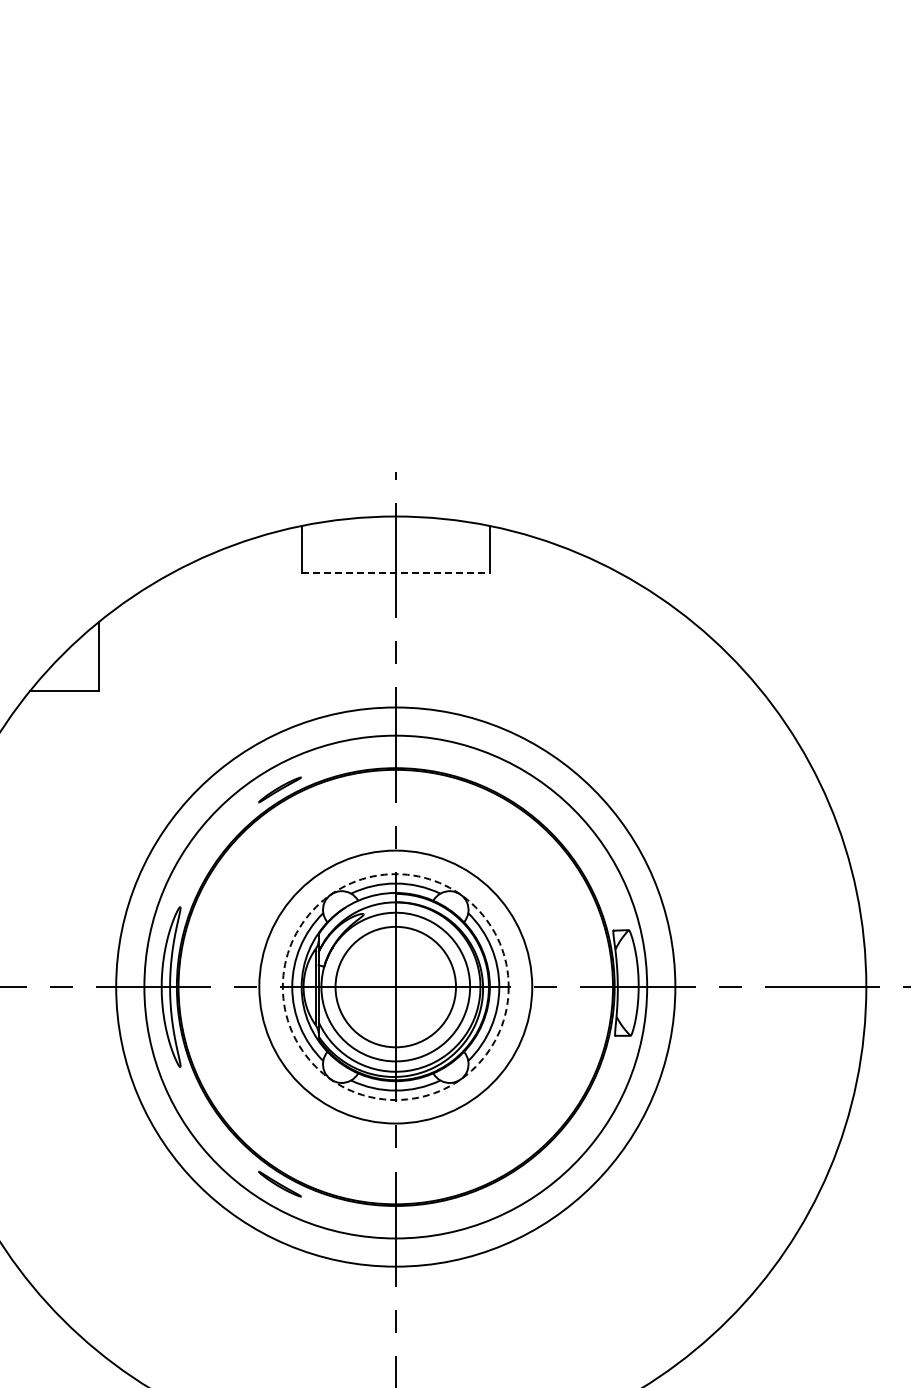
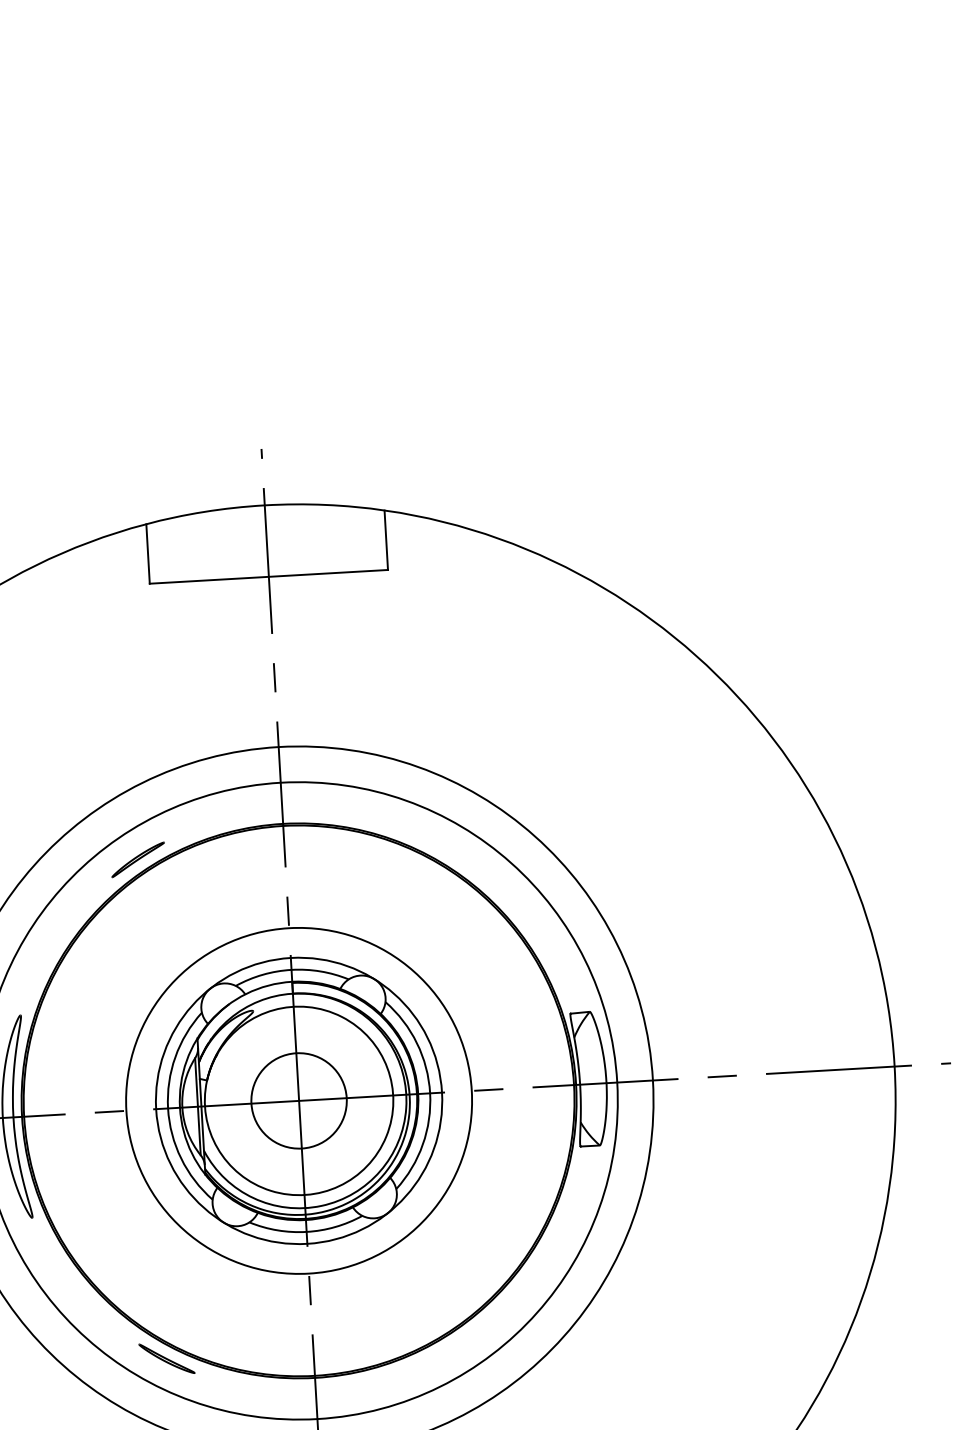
line: (396, 573) -> (269, 577), dashed -> solid
circle: (395, 986) -> (298, 1100), size x0.62
circle: (395, 987) -> (298, 1101), dashed -> solid

